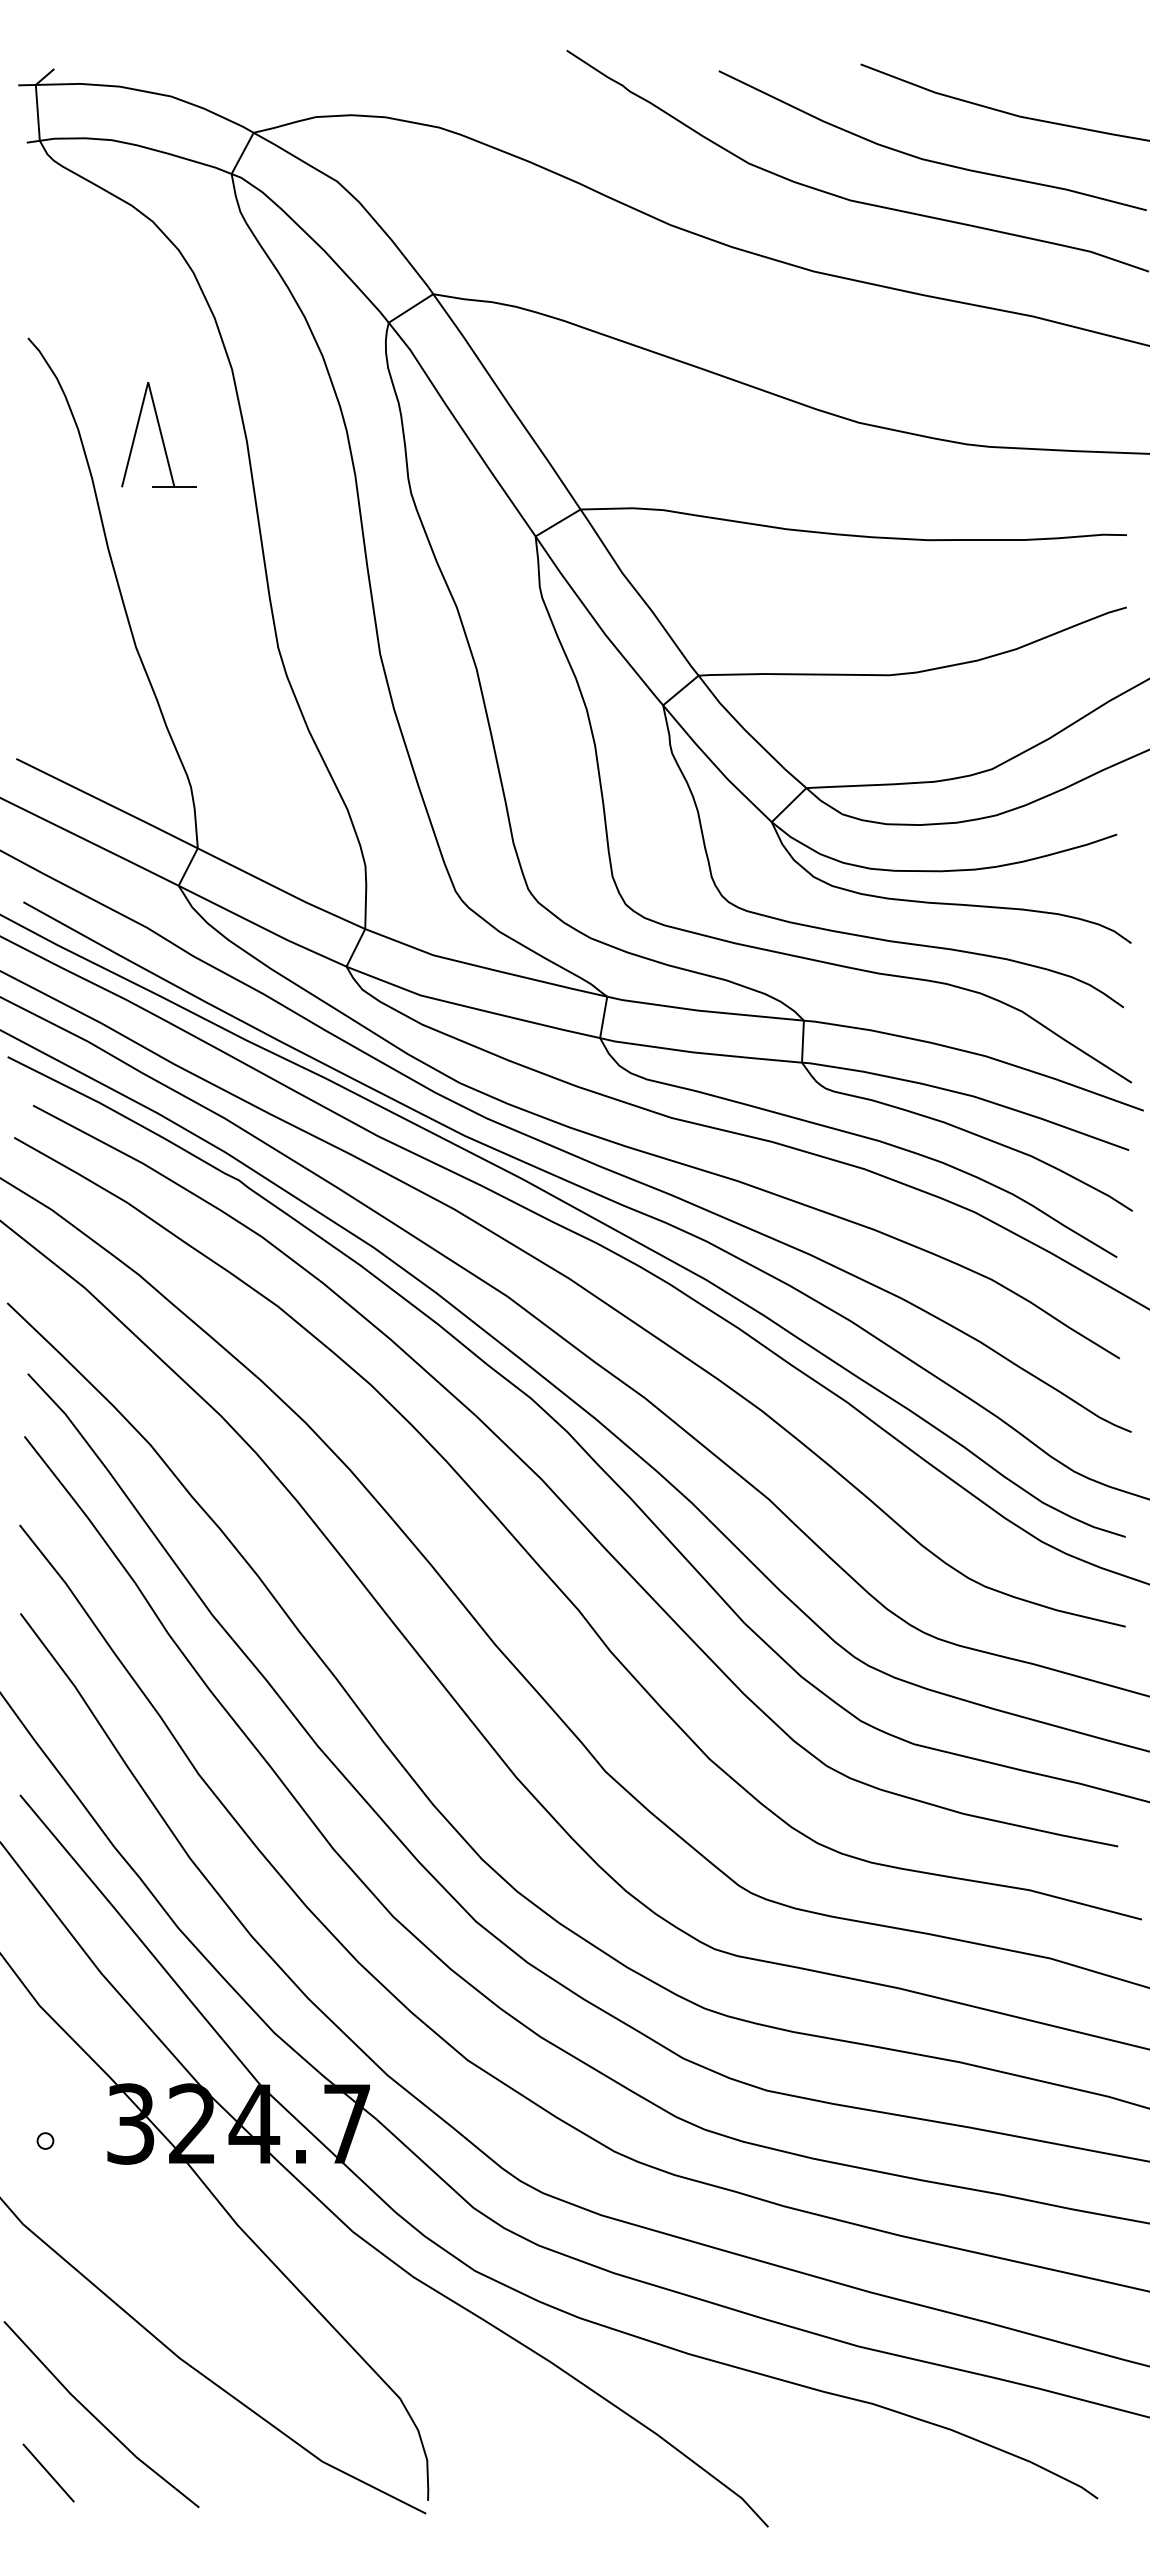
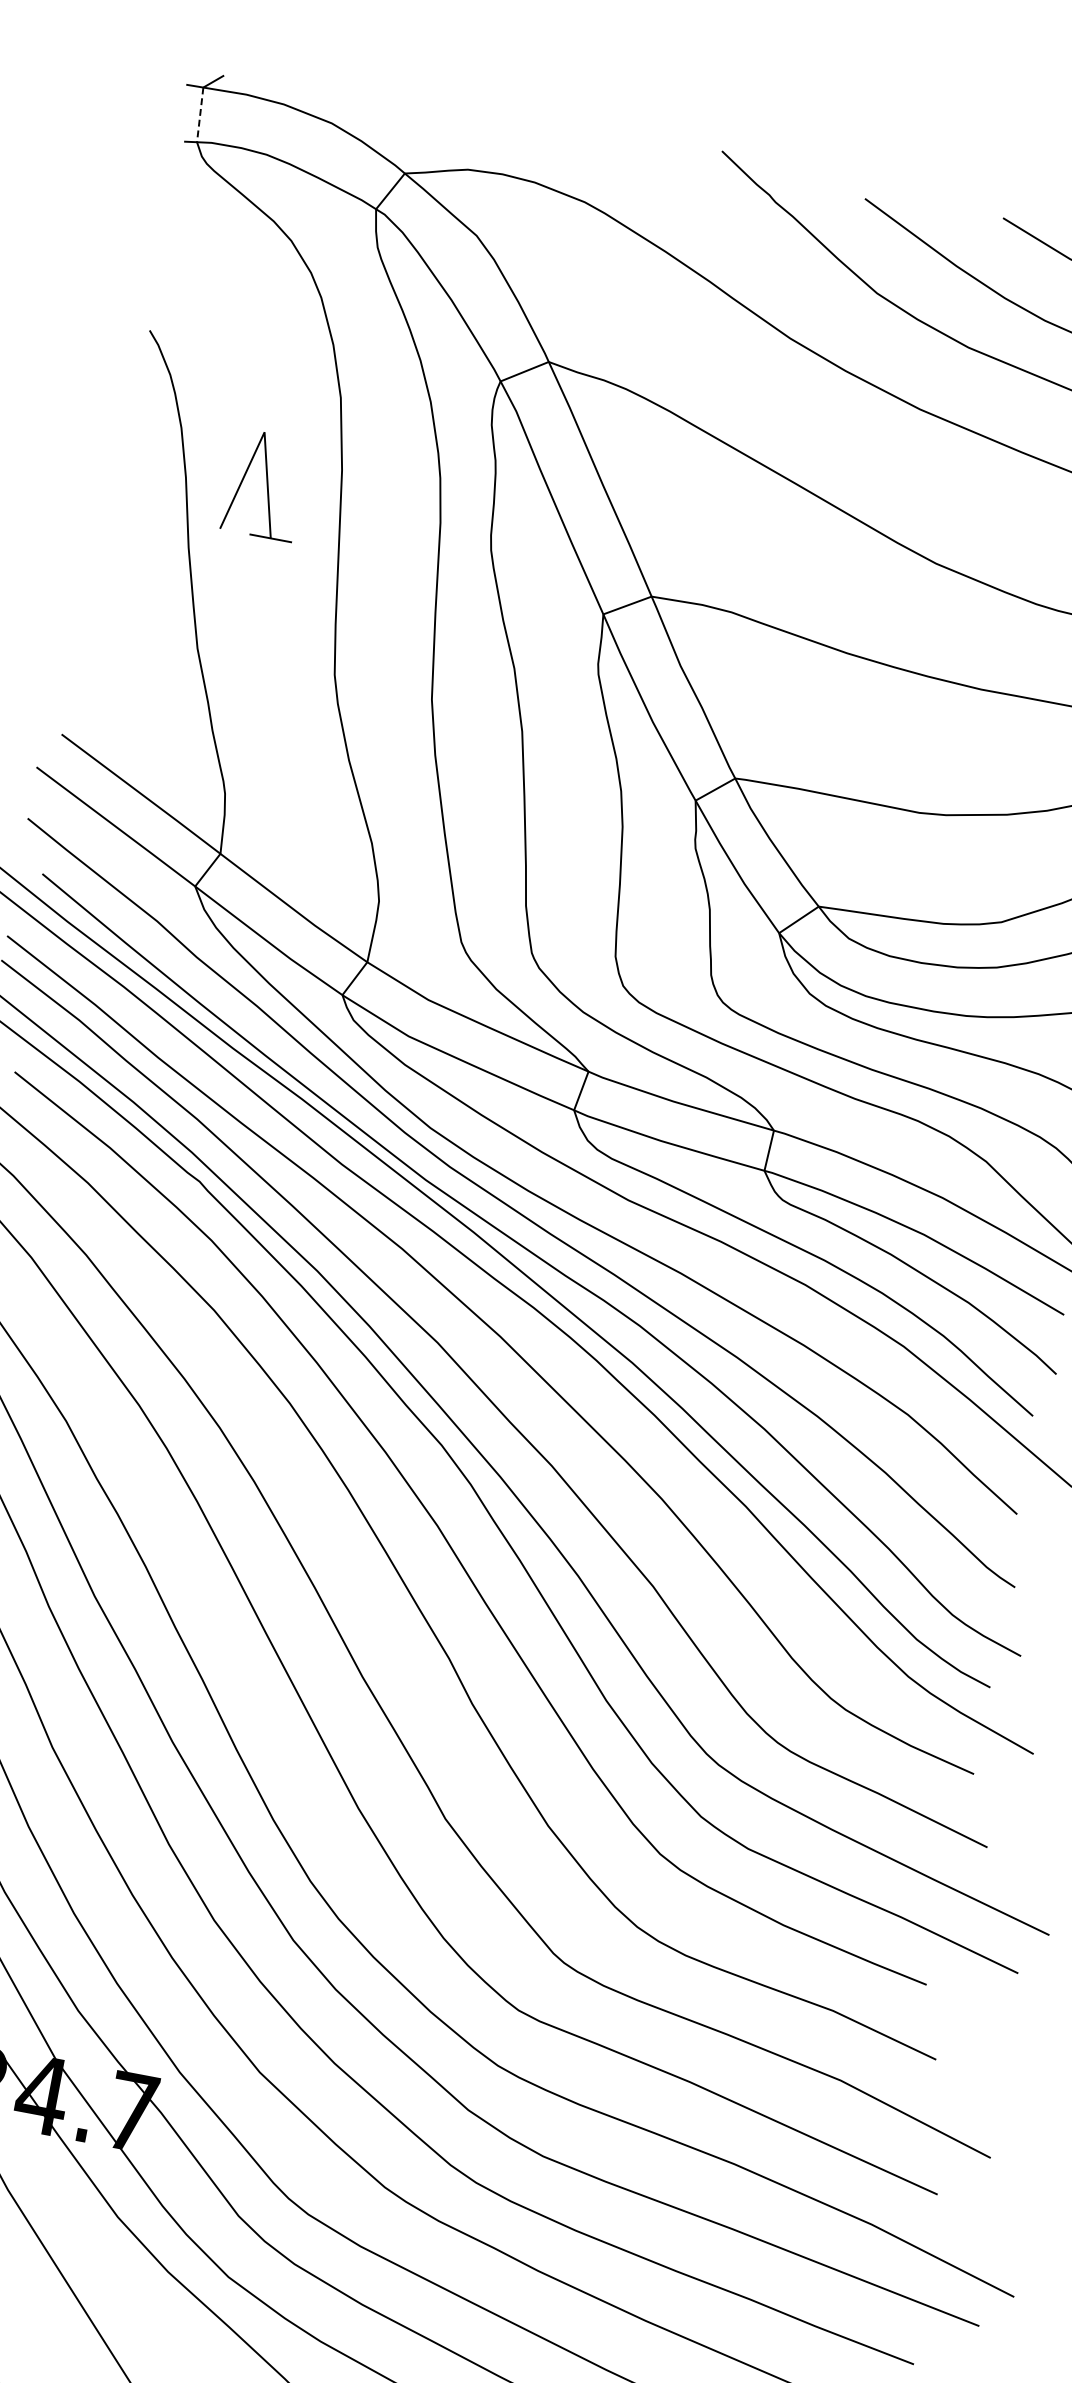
line: (37, 113) -> (199, 115), solid -> dashed
part: (158, 434) -> (264, 484), moved

